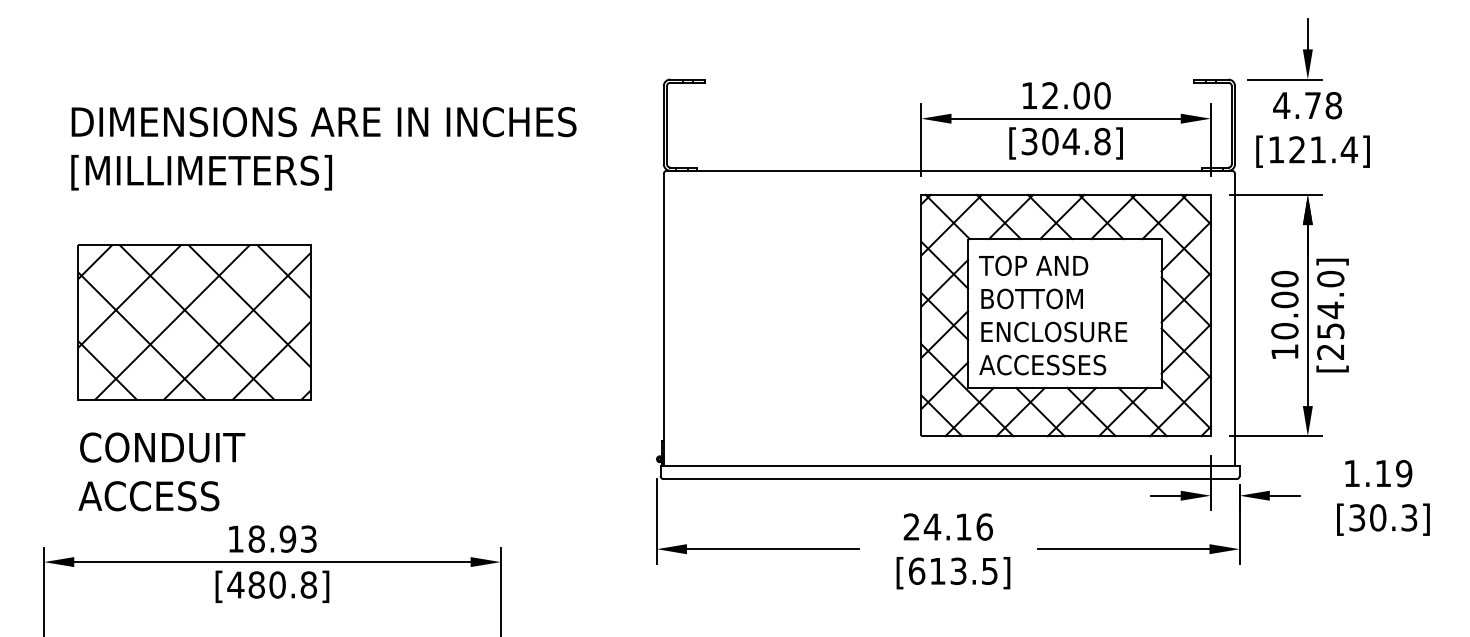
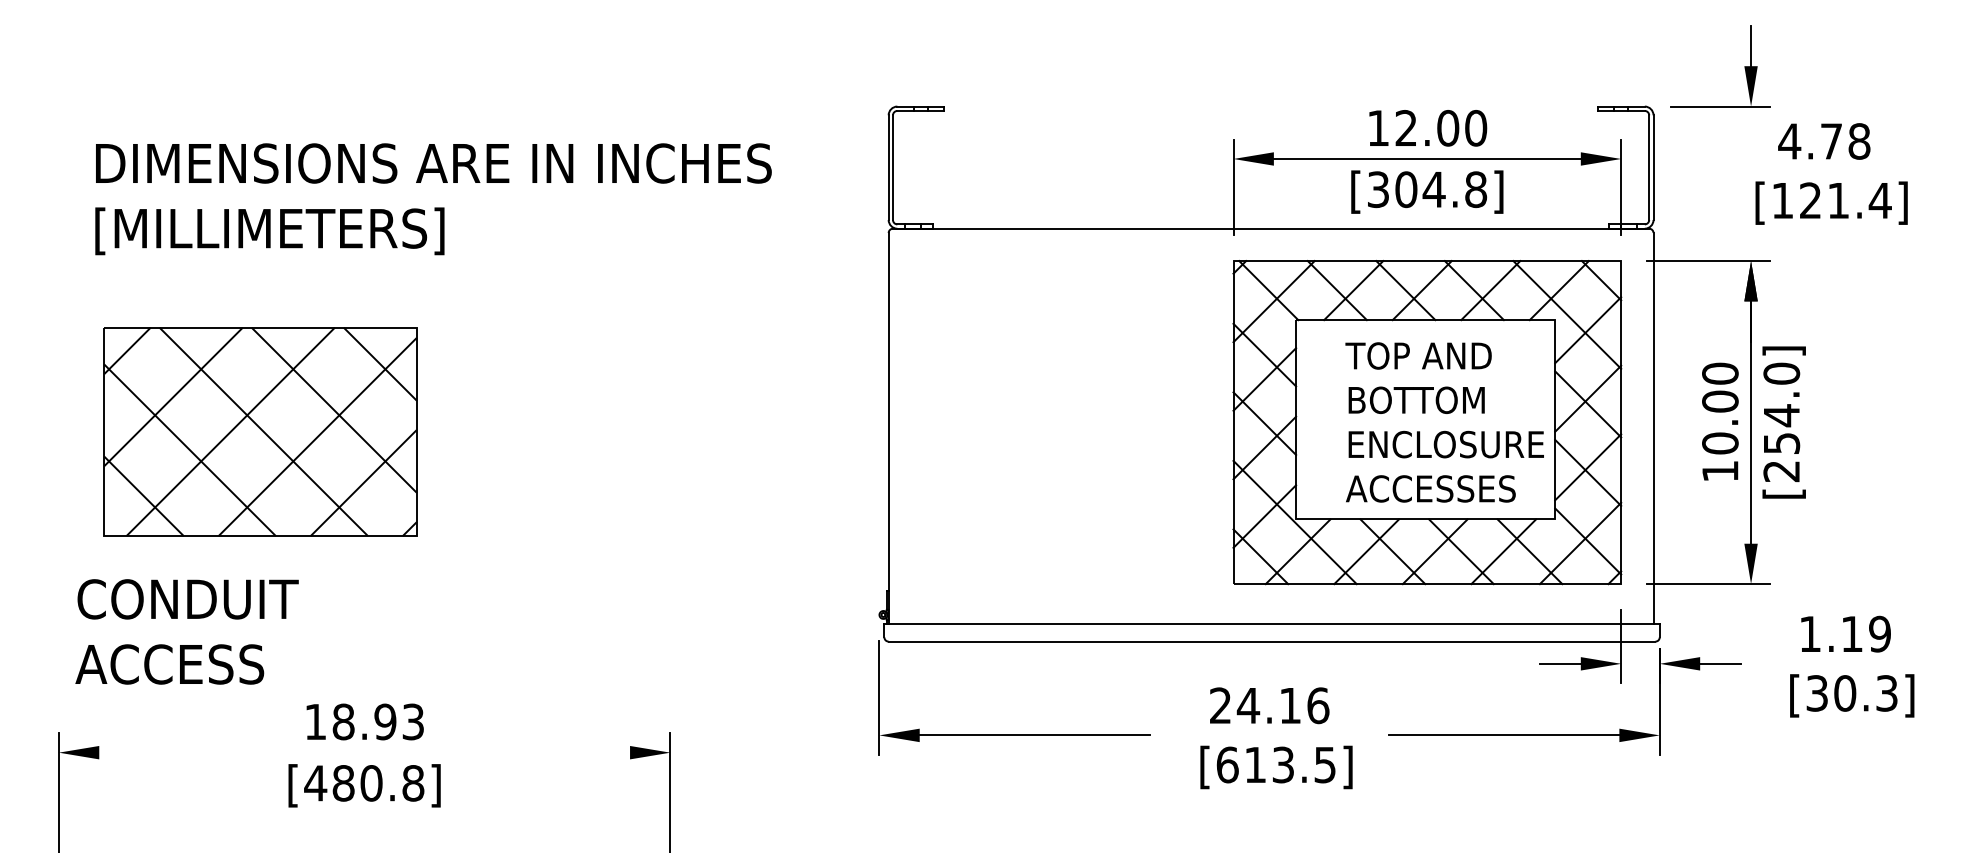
text: (1312, 129) -> (1830, 173), moved
text: (1053, 315) -> (1445, 422), moved
text: (161, 471) -> (186, 631), moved
line: (272, 562) -> (364, 753), removed

